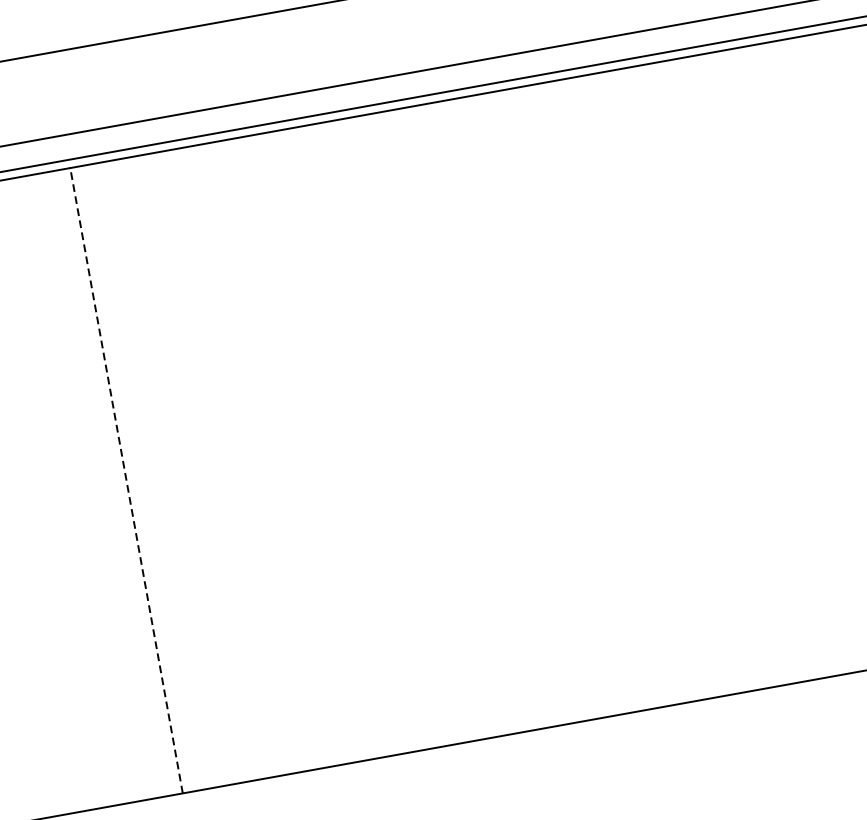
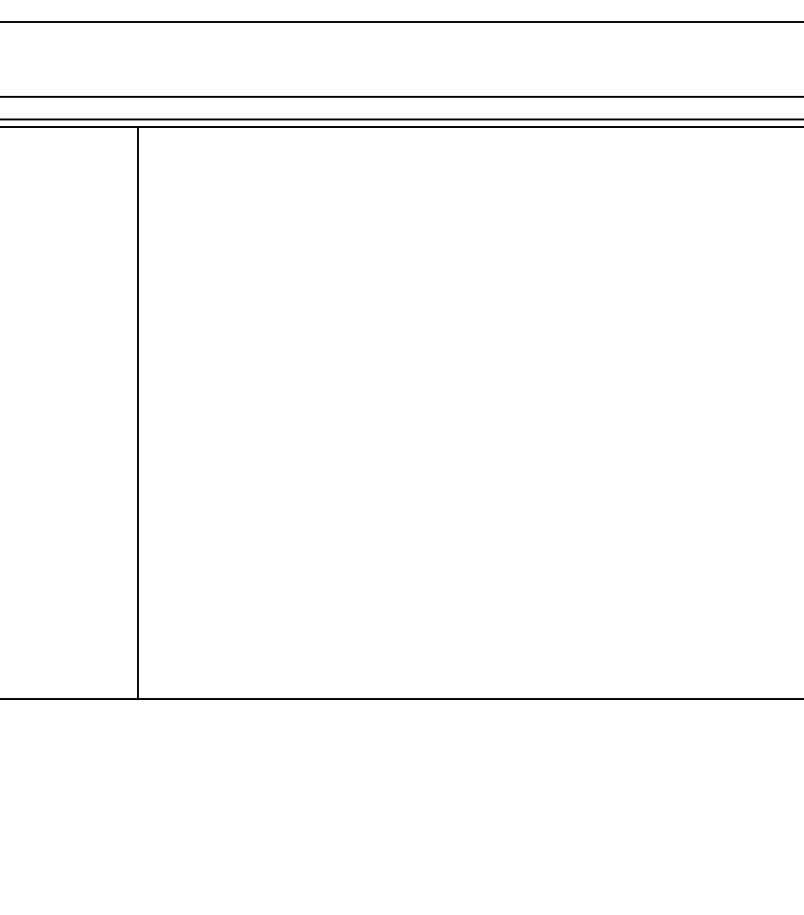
line: (125, 480) -> (137, 412), dashed -> solid

